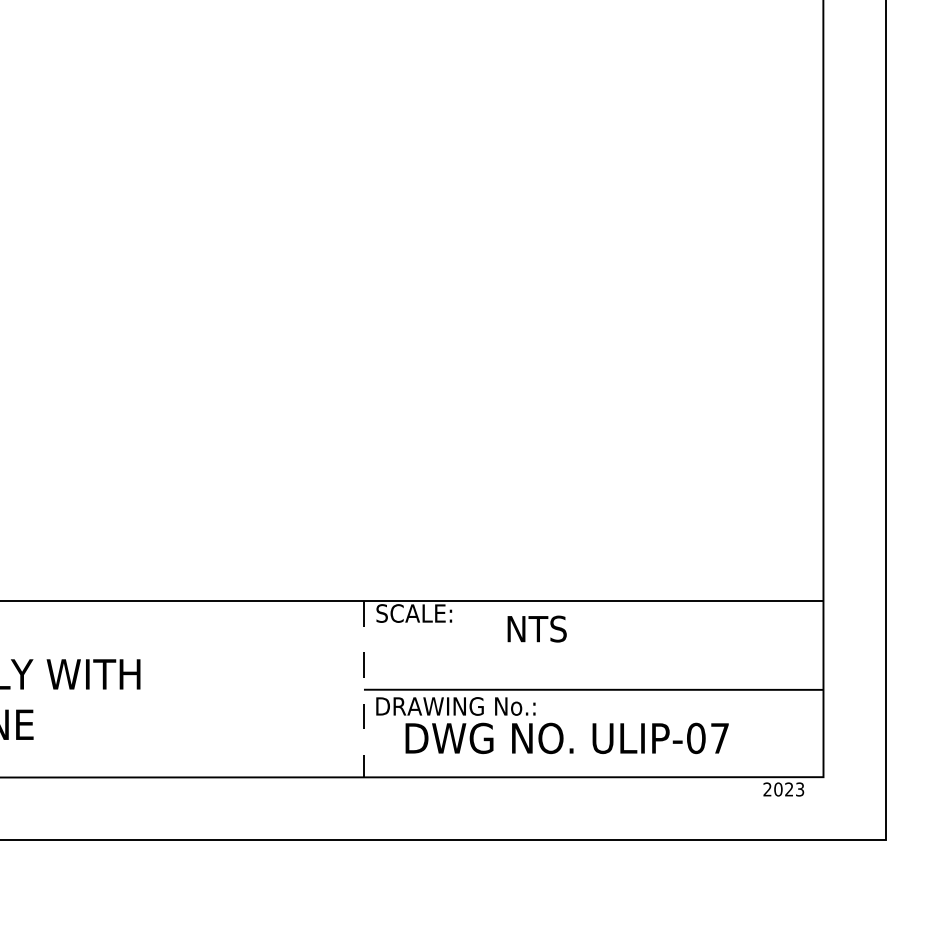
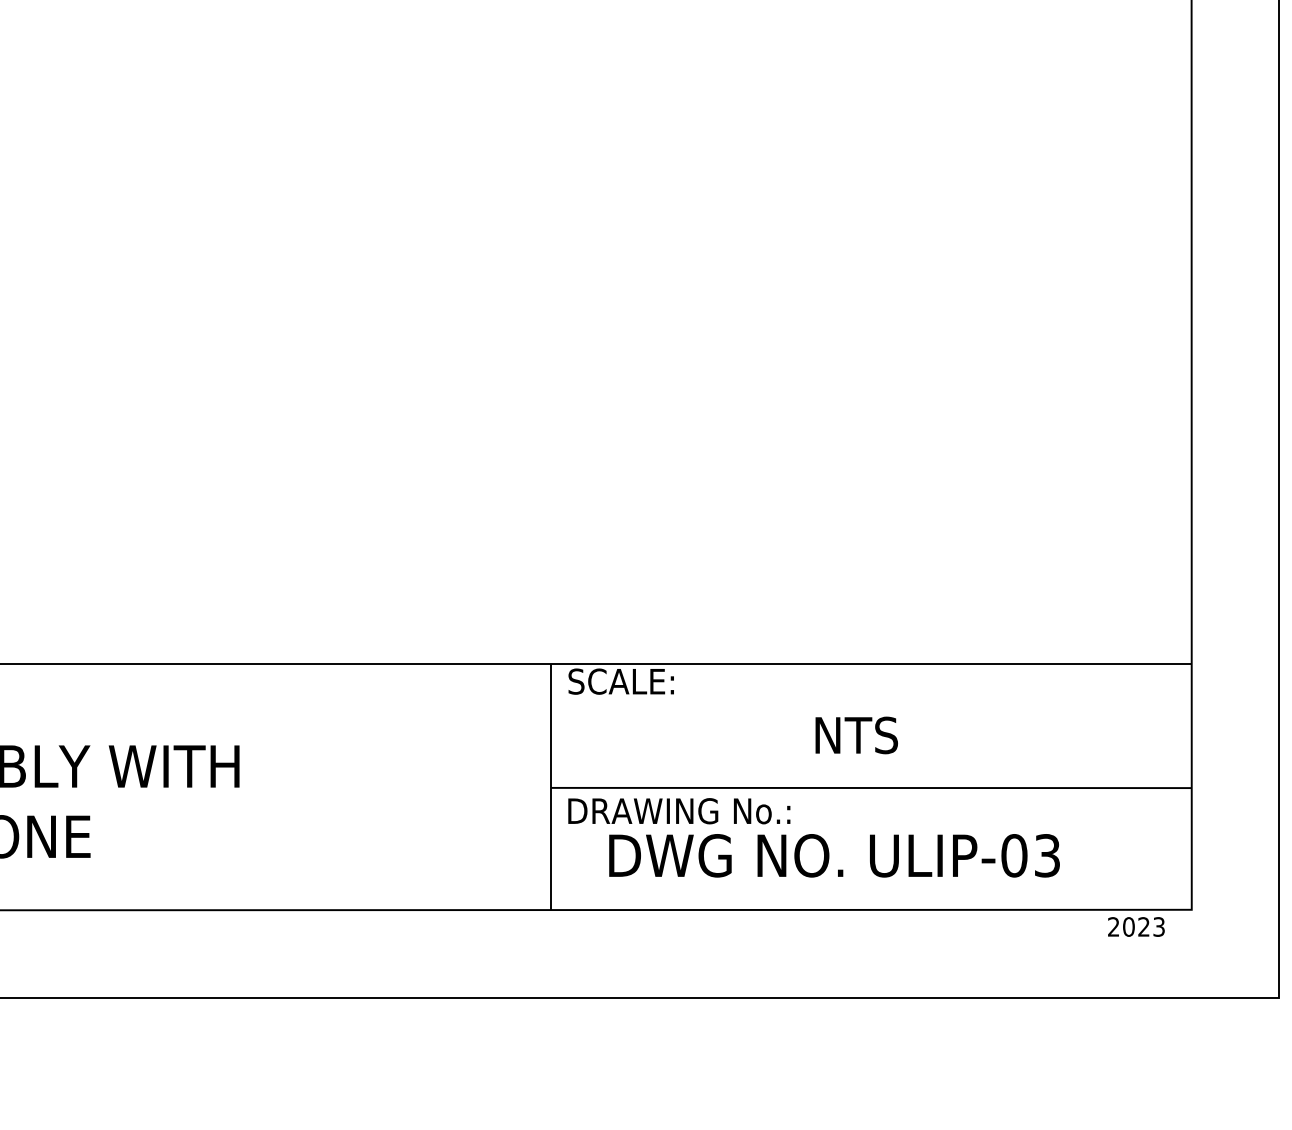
text: (536, 628) -> (855, 734), moved
line: (363, 689) -> (550, 787), dashed -> solid
text: (719, 738) -> (1046, 855), ULIP-07 -> ULIP-03

